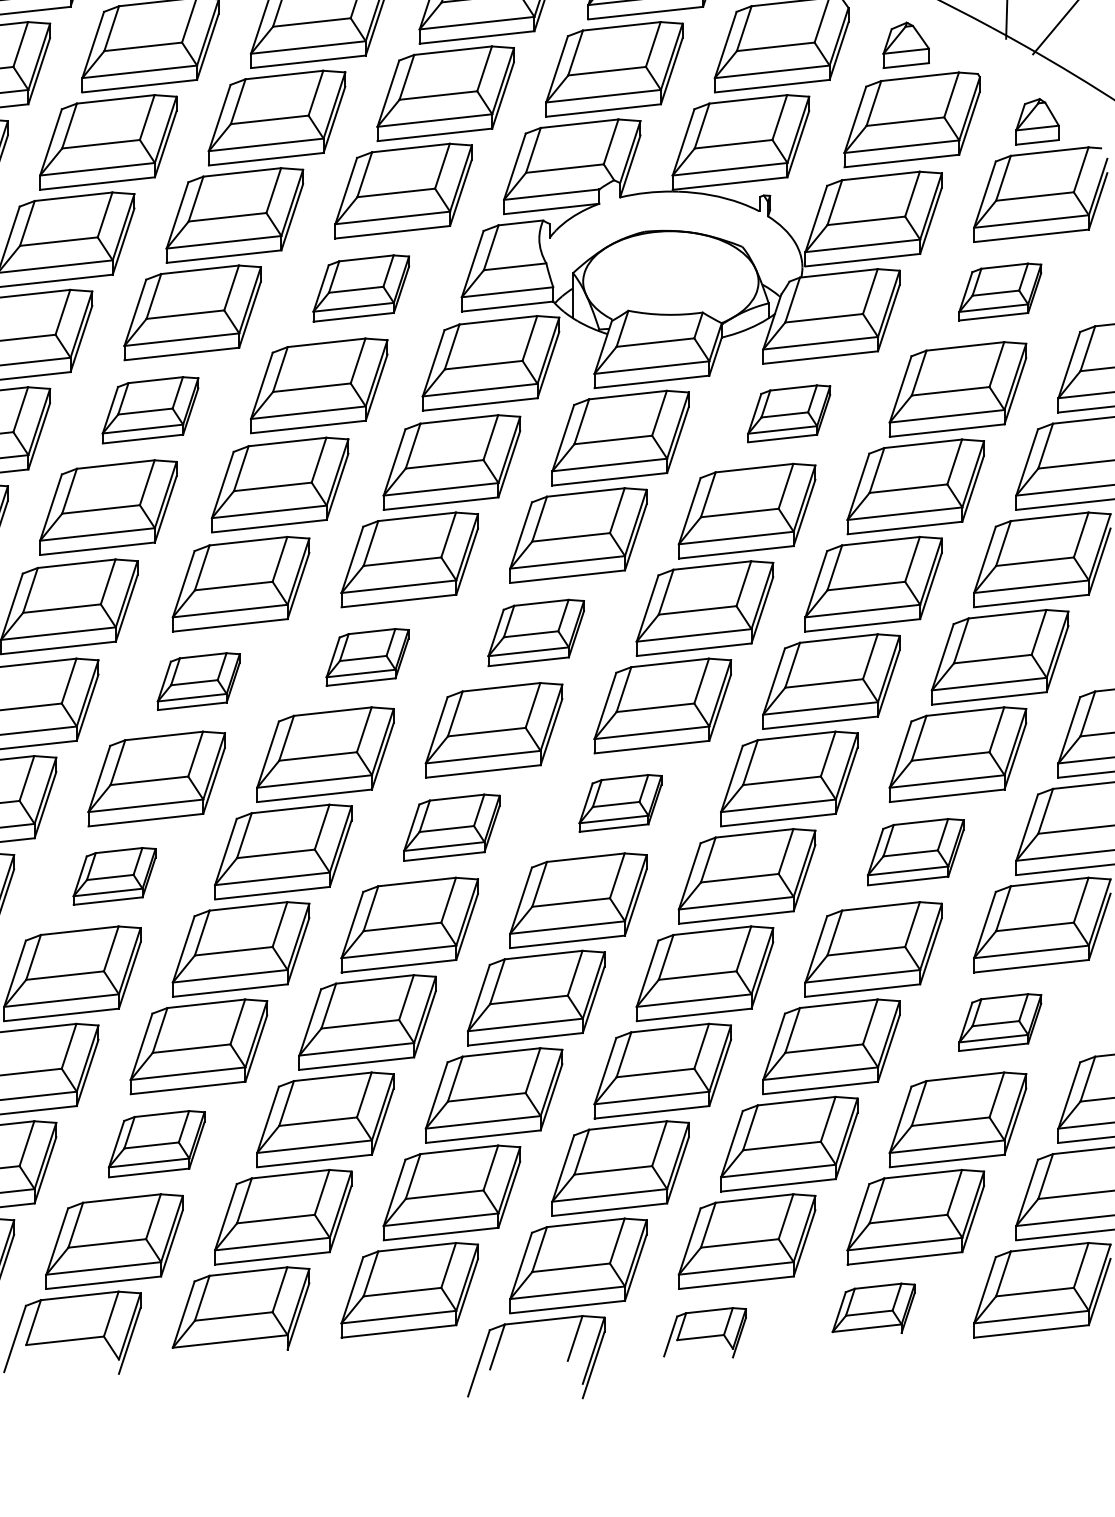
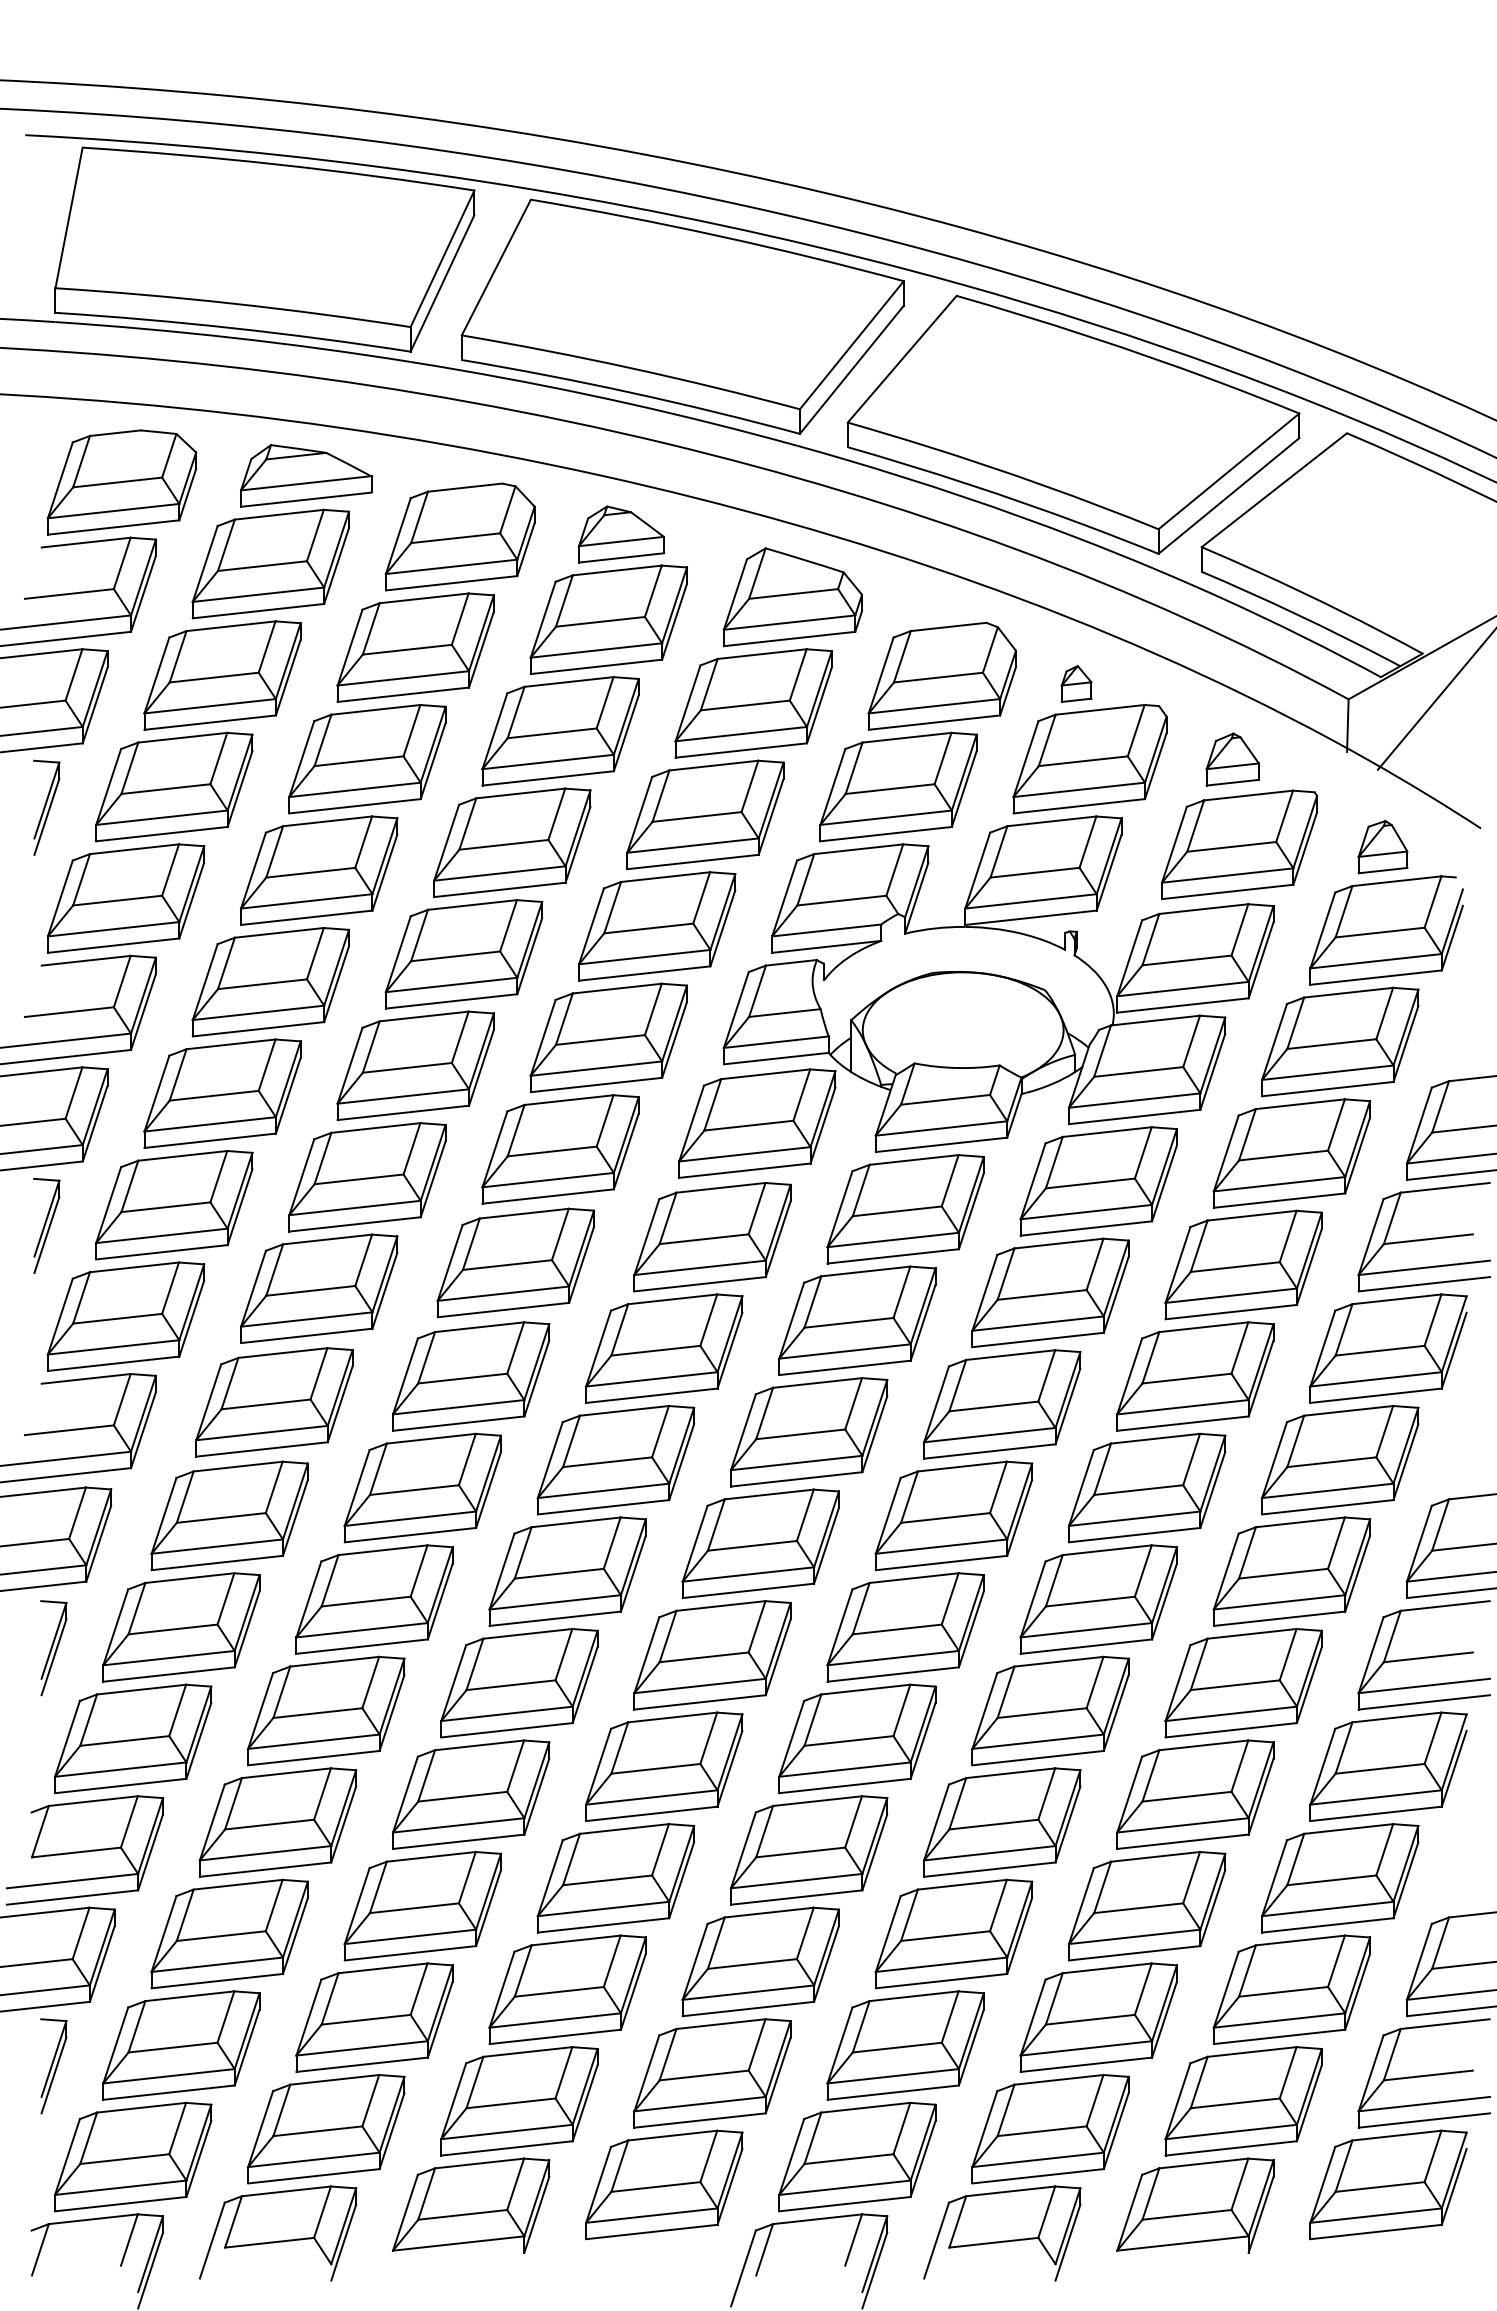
part: (361, 288) -> (608, 1037), size x1.43
part: (1000, 291) -> (1340, 1041), size x1.67
part: (150, 410) -> (367, 1177), size x1.43
part: (789, 413) -> (1098, 1181), size x1.67
part: (535, 633) -> (808, 1432), size x1.43
part: (367, 657) -> (615, 1460), size x1.67
part: (198, 681) -> (422, 1487), size x1.67
part: (620, 803) -> (905, 1627), size x1.67
part: (451, 827) -> (712, 1655), size x1.43
part: (915, 852) -> (1243, 1683), size x1.43
part: (114, 875) -> (326, 1710), size x1.67
part: (1000, 1022) -> (1340, 1878), size x1.67
part: (156, 1144) -> (374, 2017), size x1.43
part: (873, 1308) -> (1195, 2205), size x1.67
part: (705, 1332) -> (1002, 2233), size x1.67

